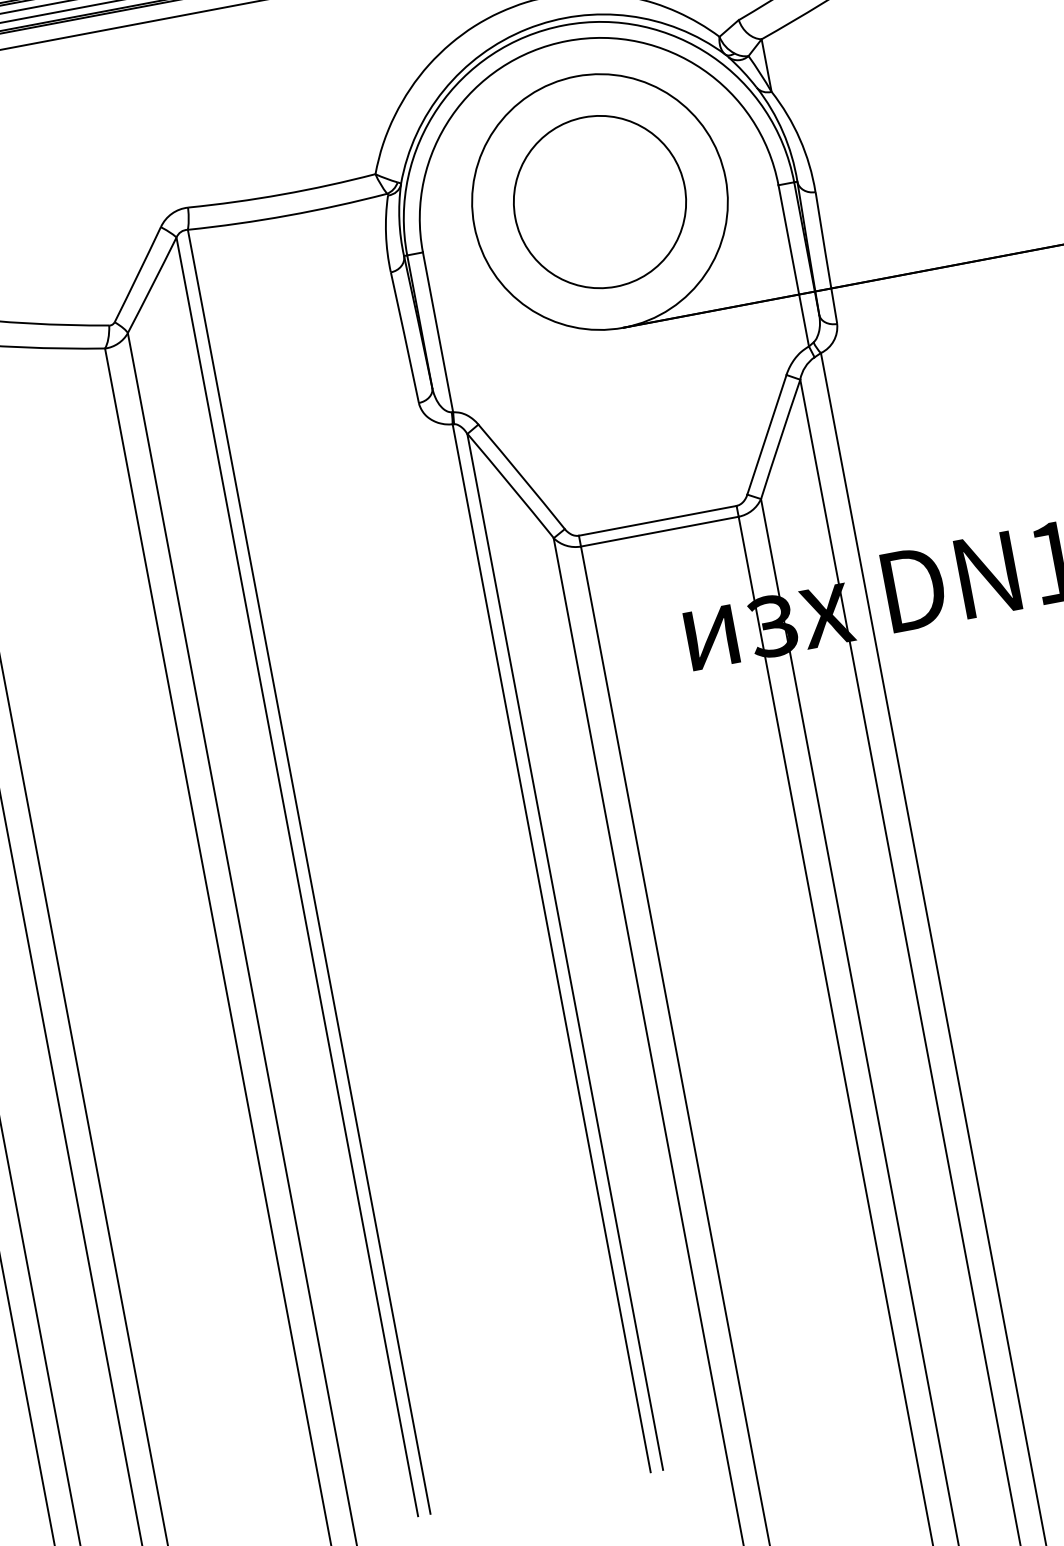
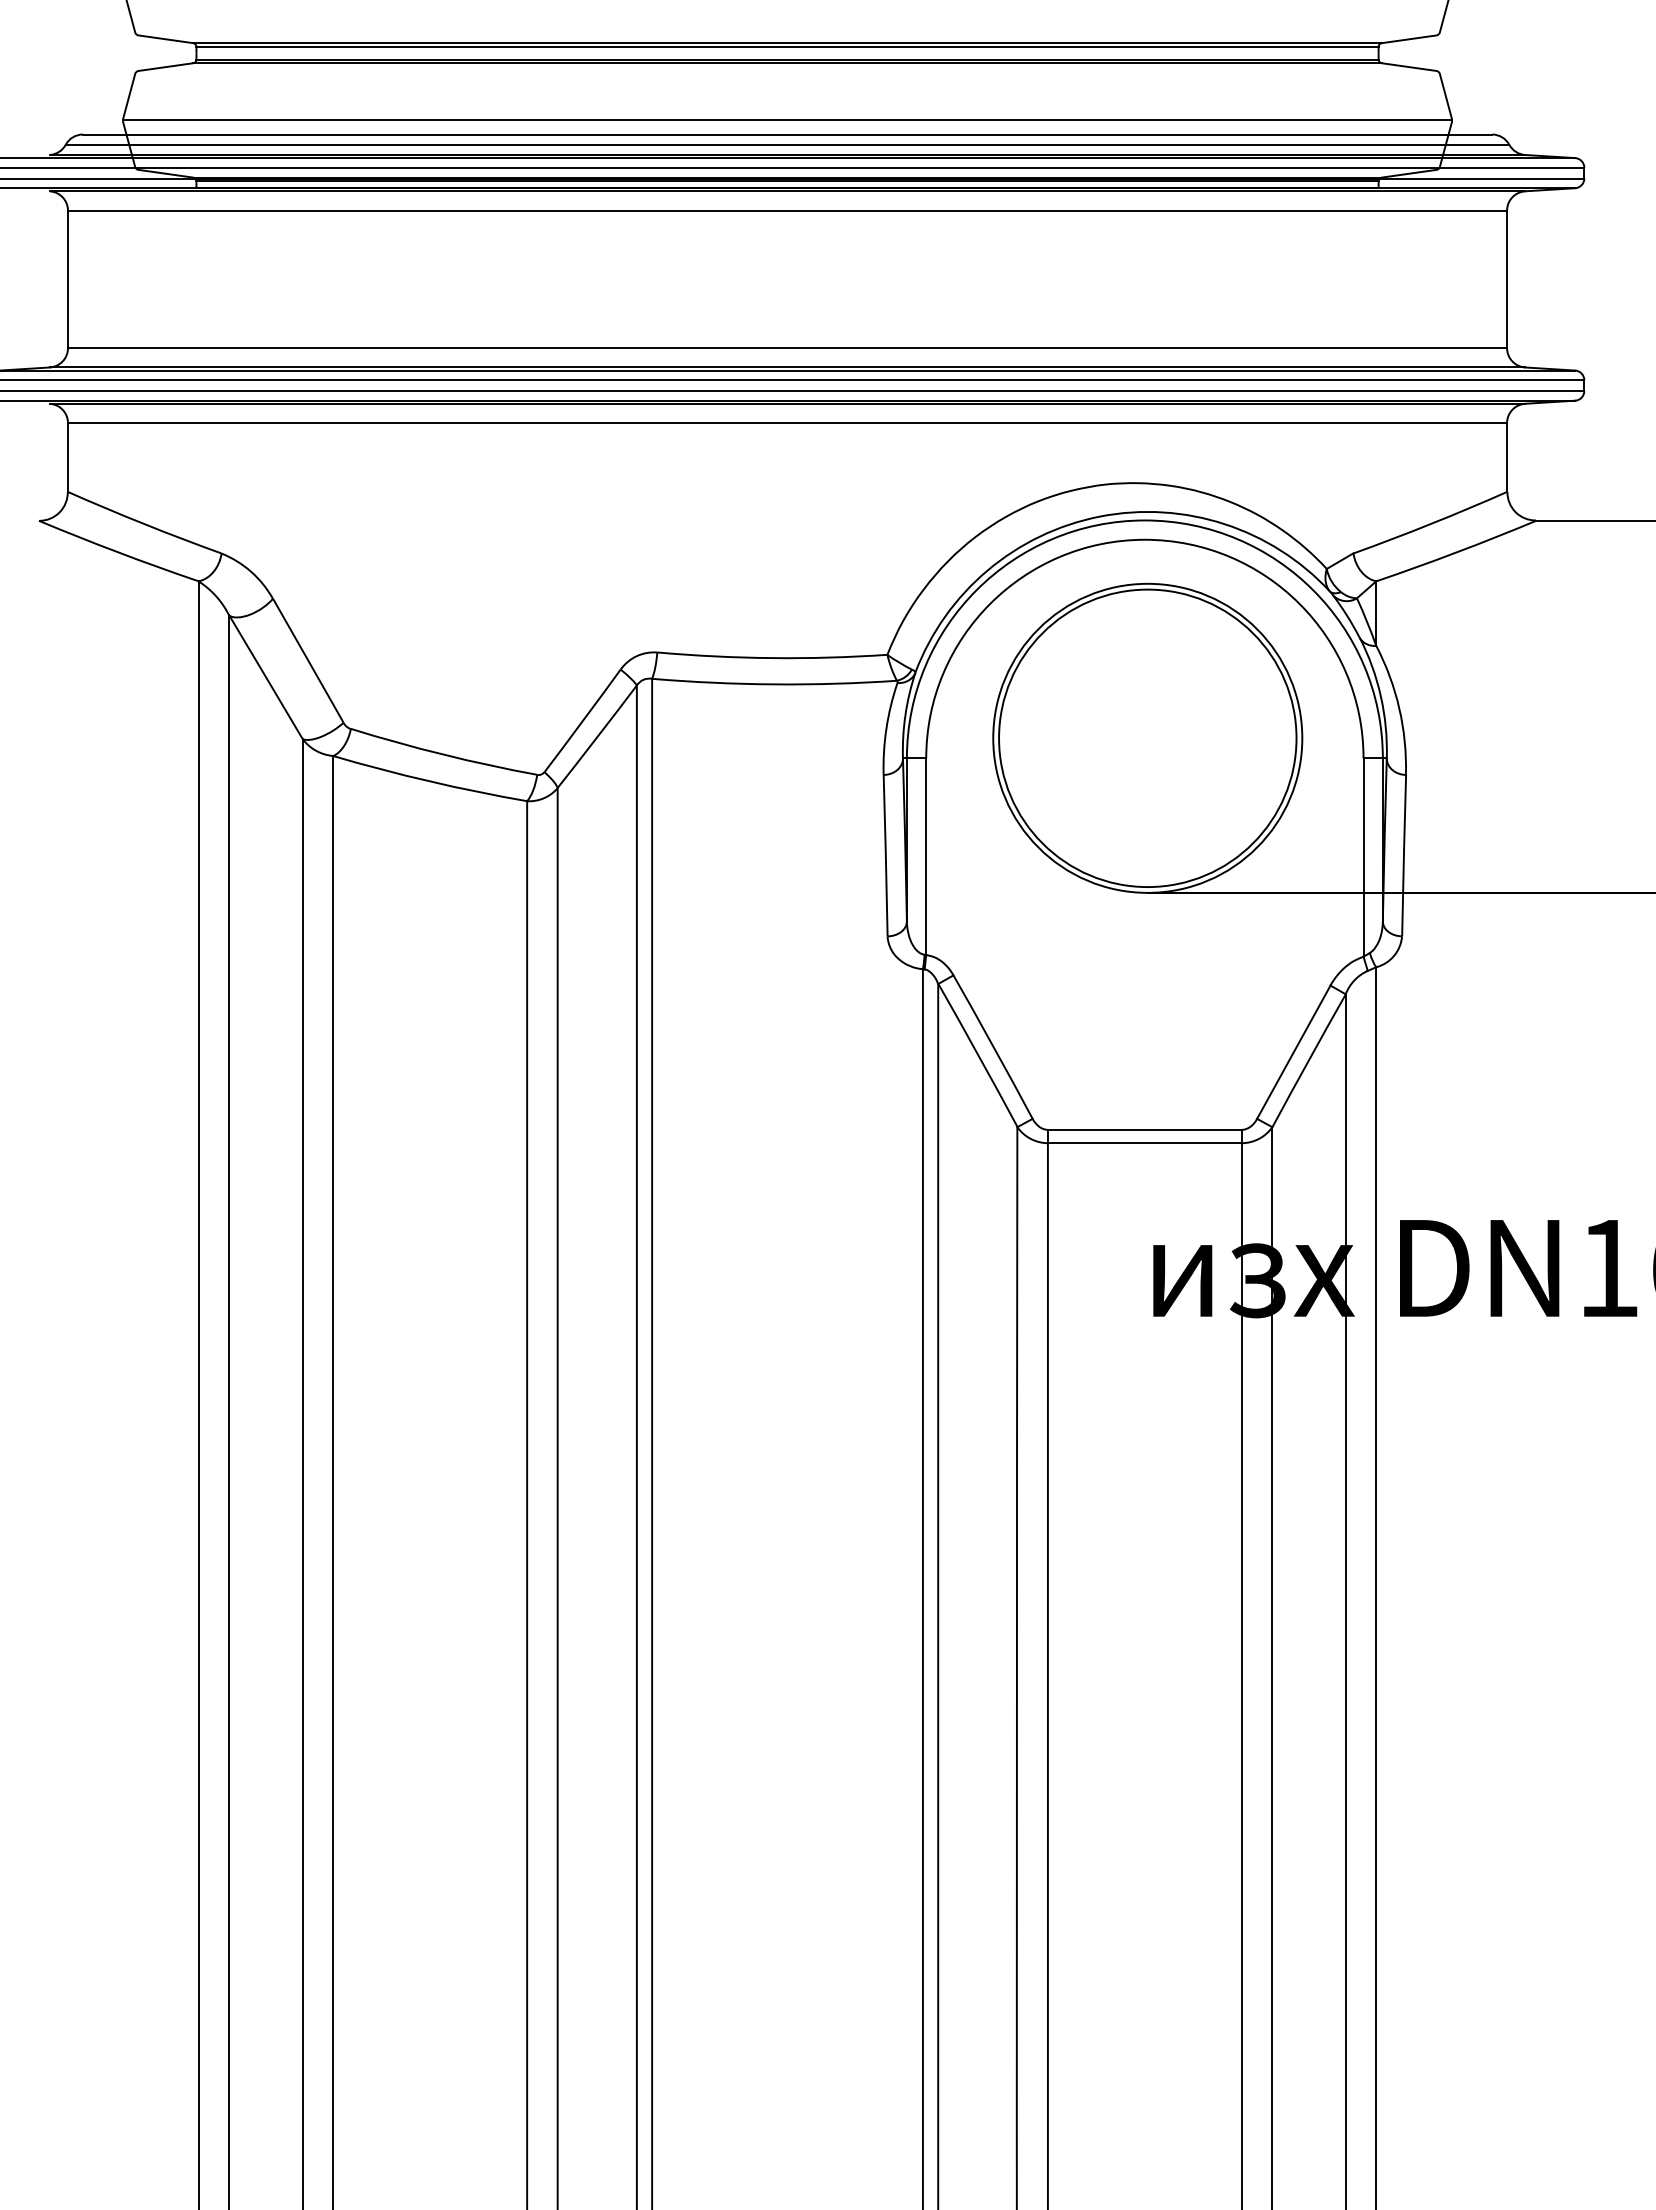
circle: (599, 202) -> (1147, 738), size x1.43

